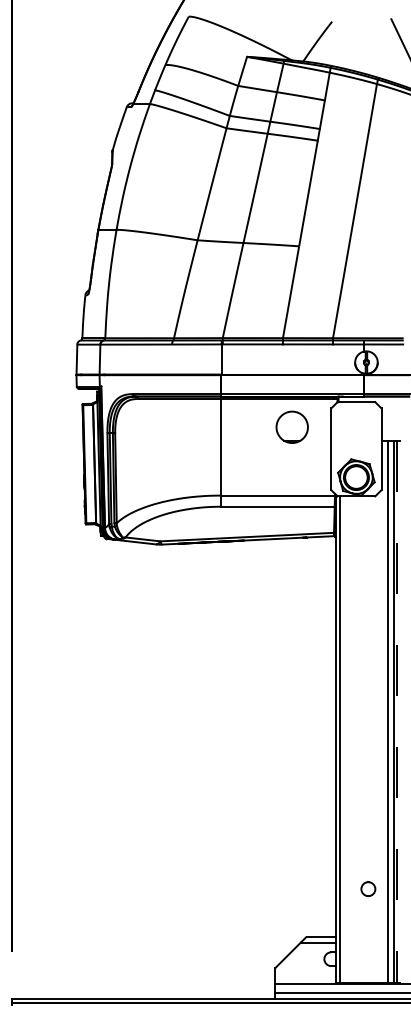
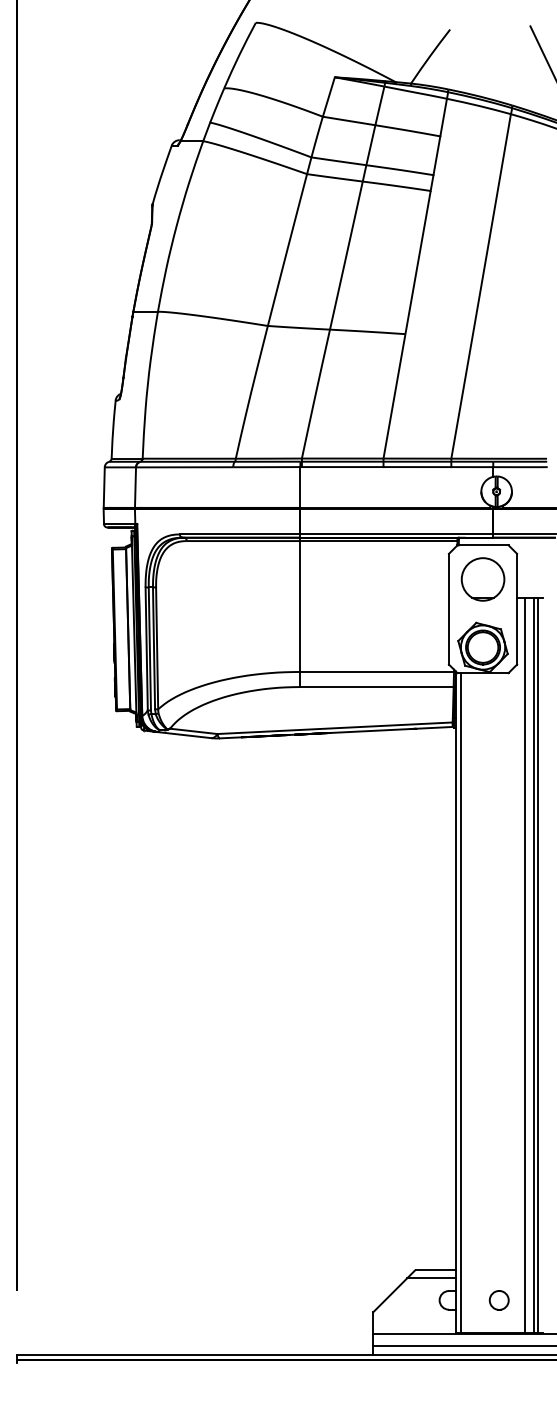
part: (291, 427) -> (482, 579), moved
line: (397, 712) -> (538, 965), dashed -> solid
part: (367, 889) -> (498, 1300), moved

